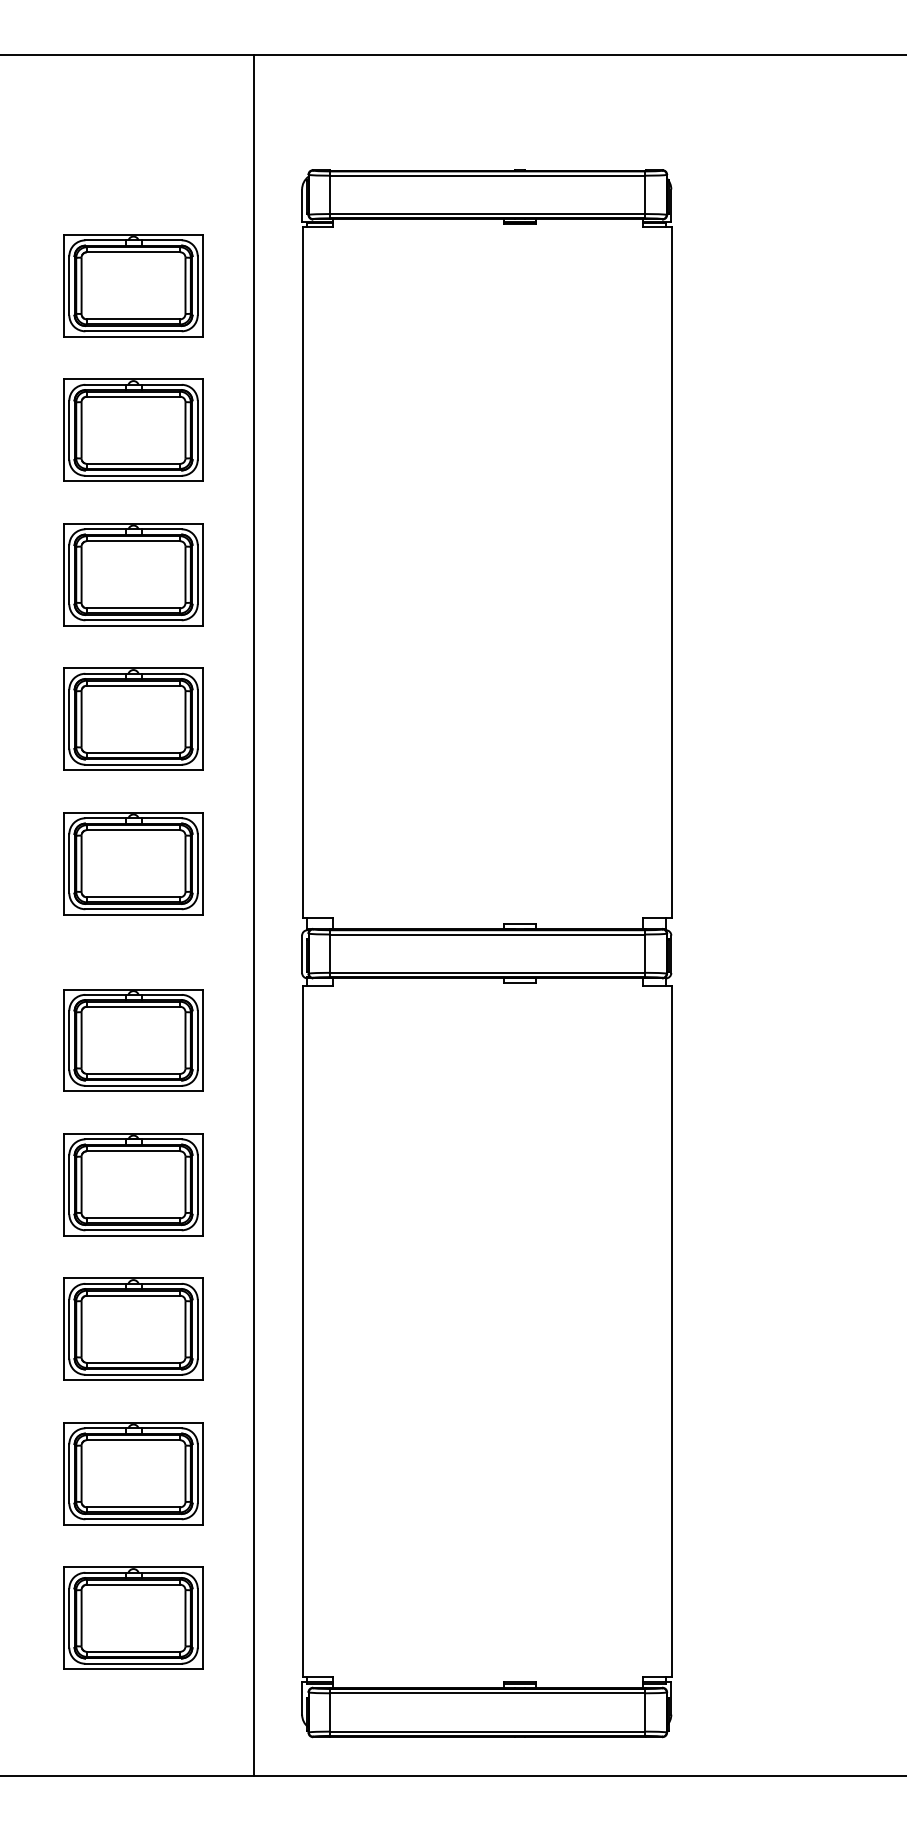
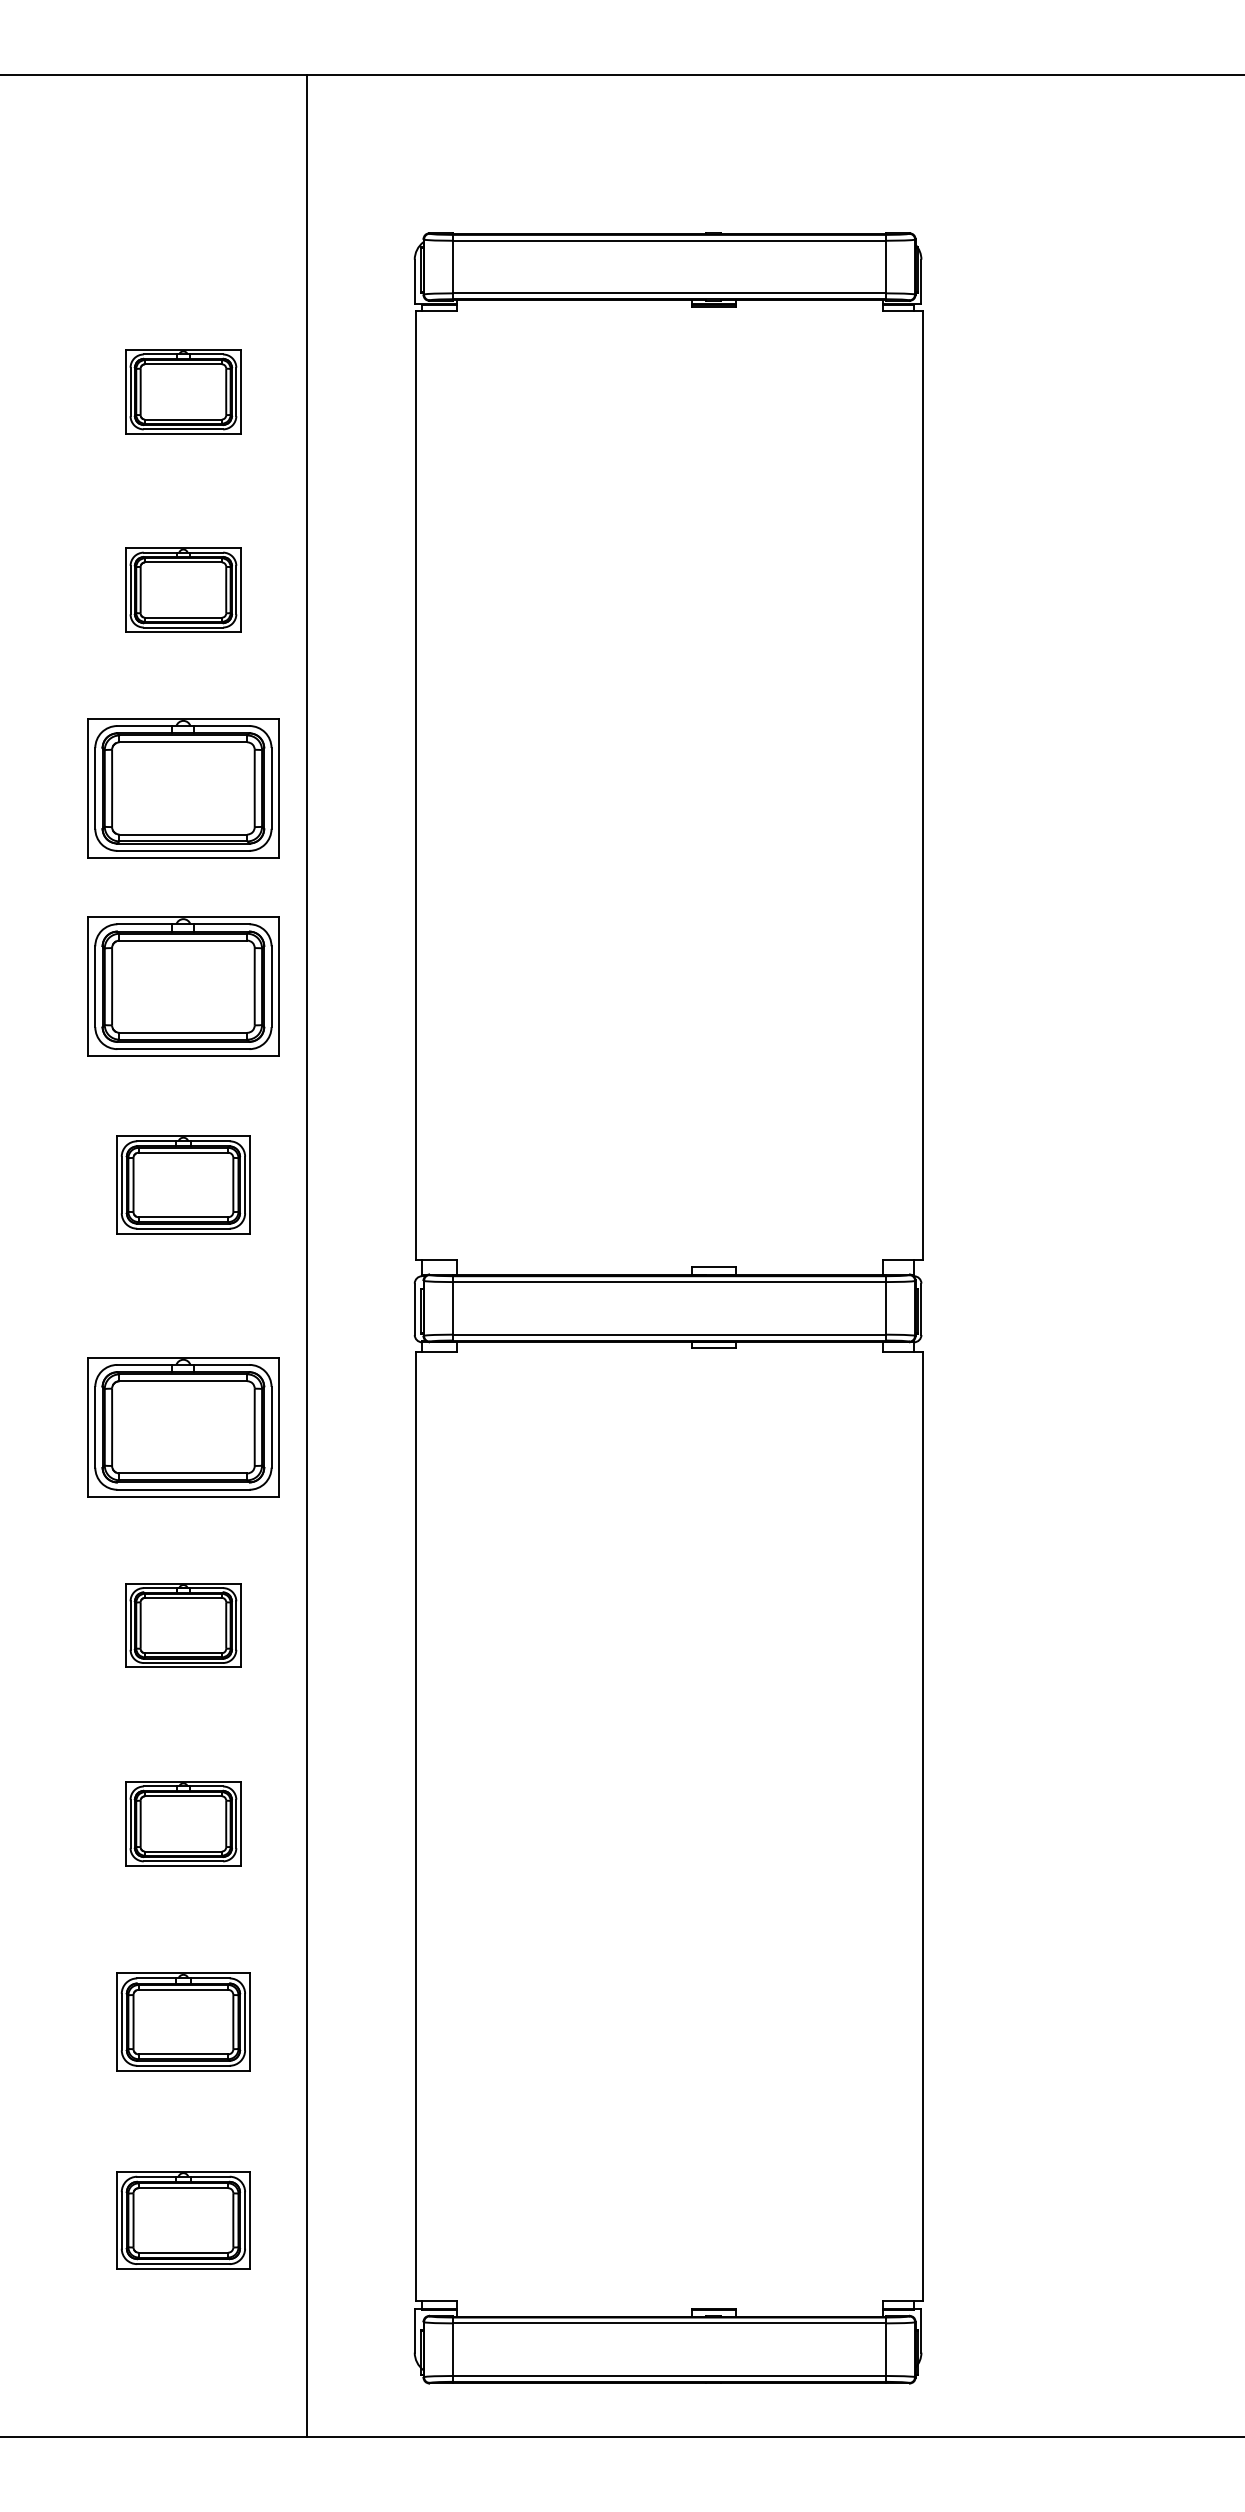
part: (133, 285) -> (183, 391), size x0.6
part: (133, 429) -> (183, 589), size x0.6
part: (133, 863) -> (183, 1184), size x0.7
line: (253, 915) -> (307, 1255), moved
part: (133, 1184) -> (183, 1625), size x0.6
part: (133, 1329) -> (183, 1823), size x0.6
part: (133, 1473) -> (183, 2021), size x0.7
part: (133, 1618) -> (183, 2220), size x0.7

